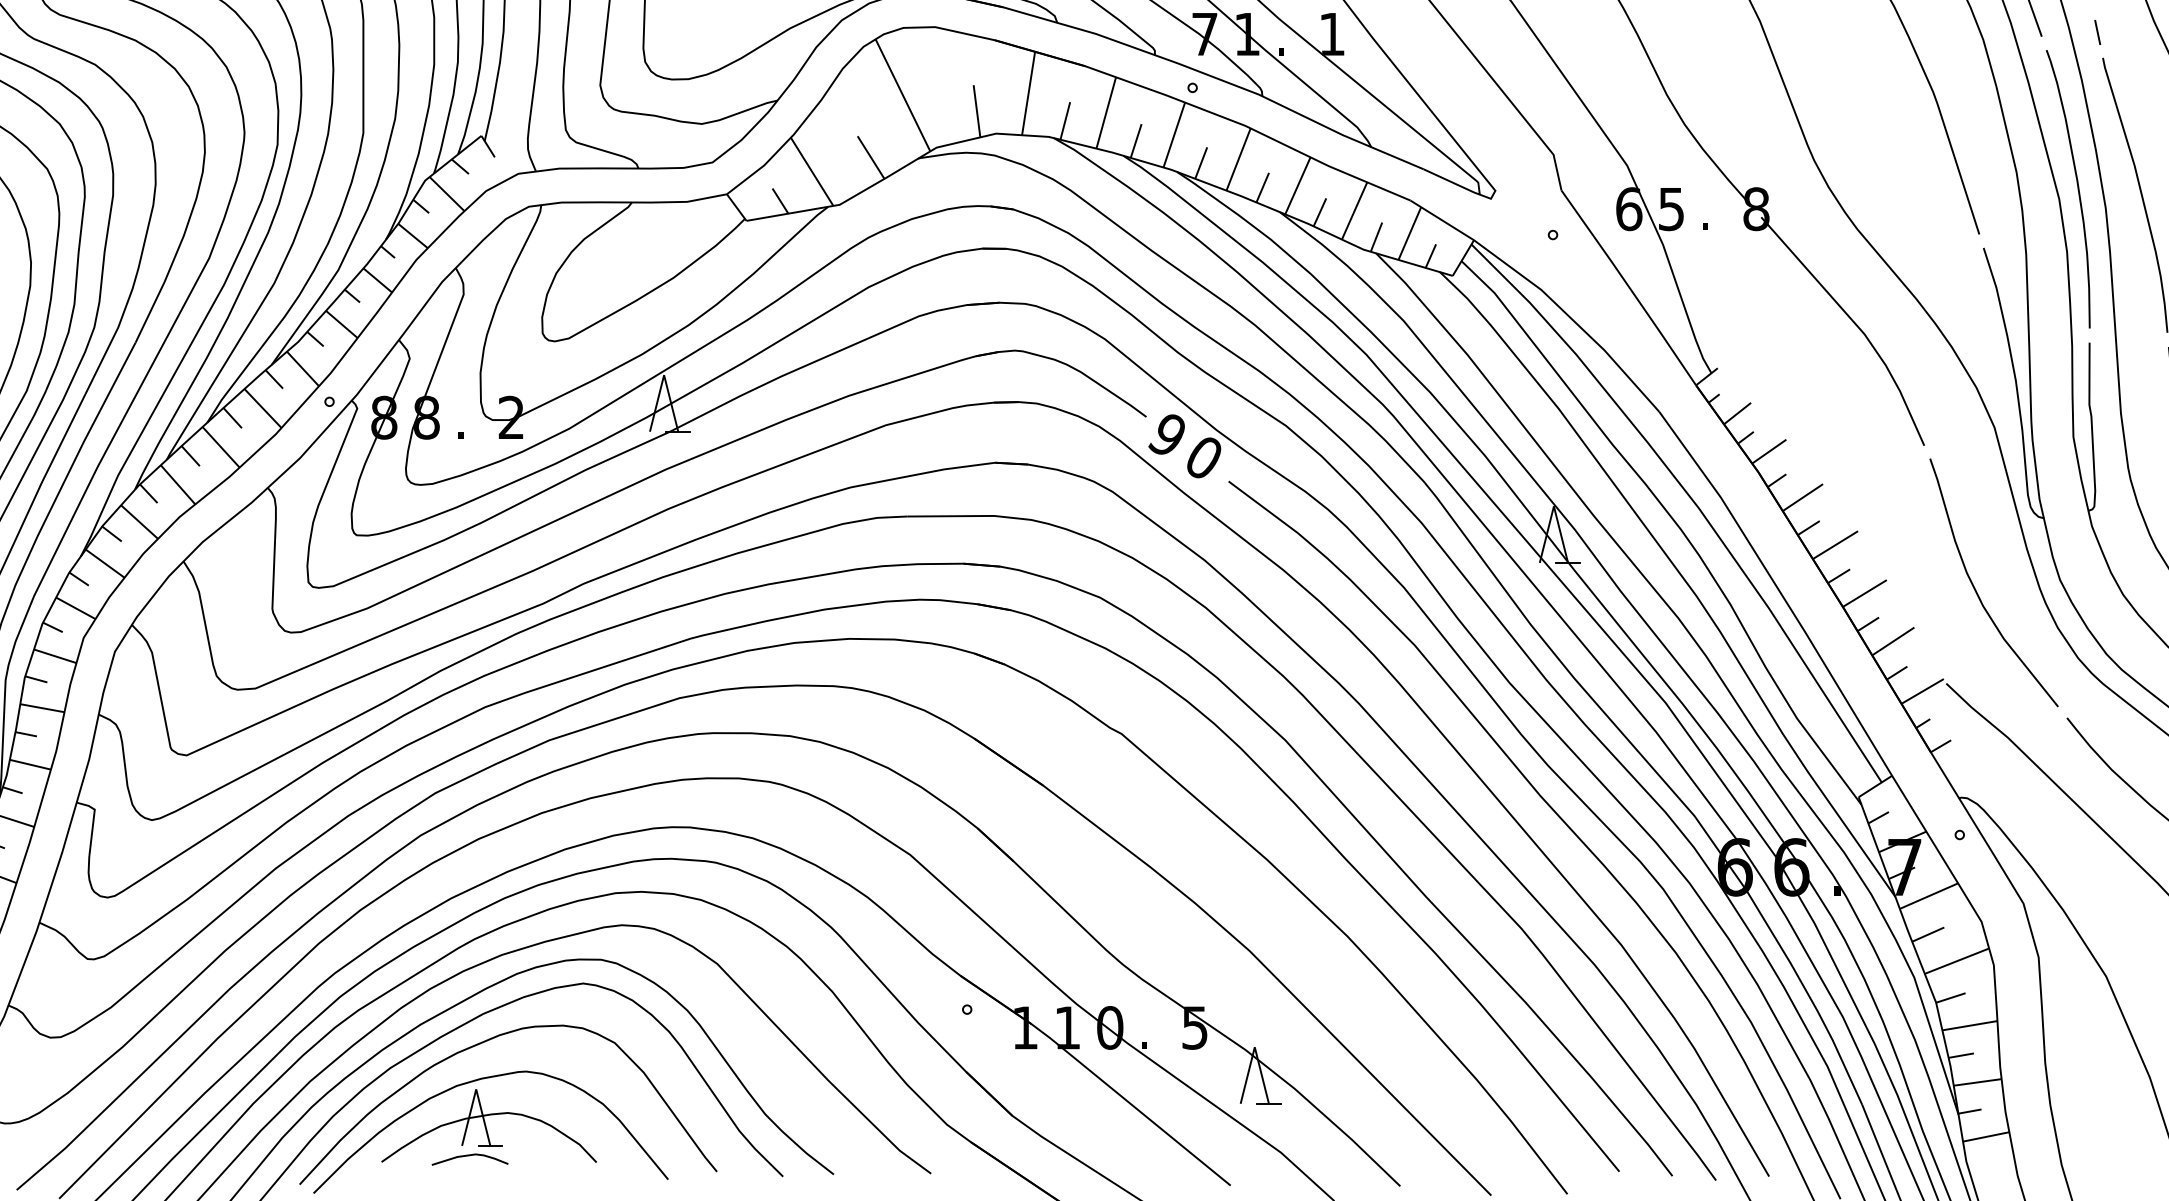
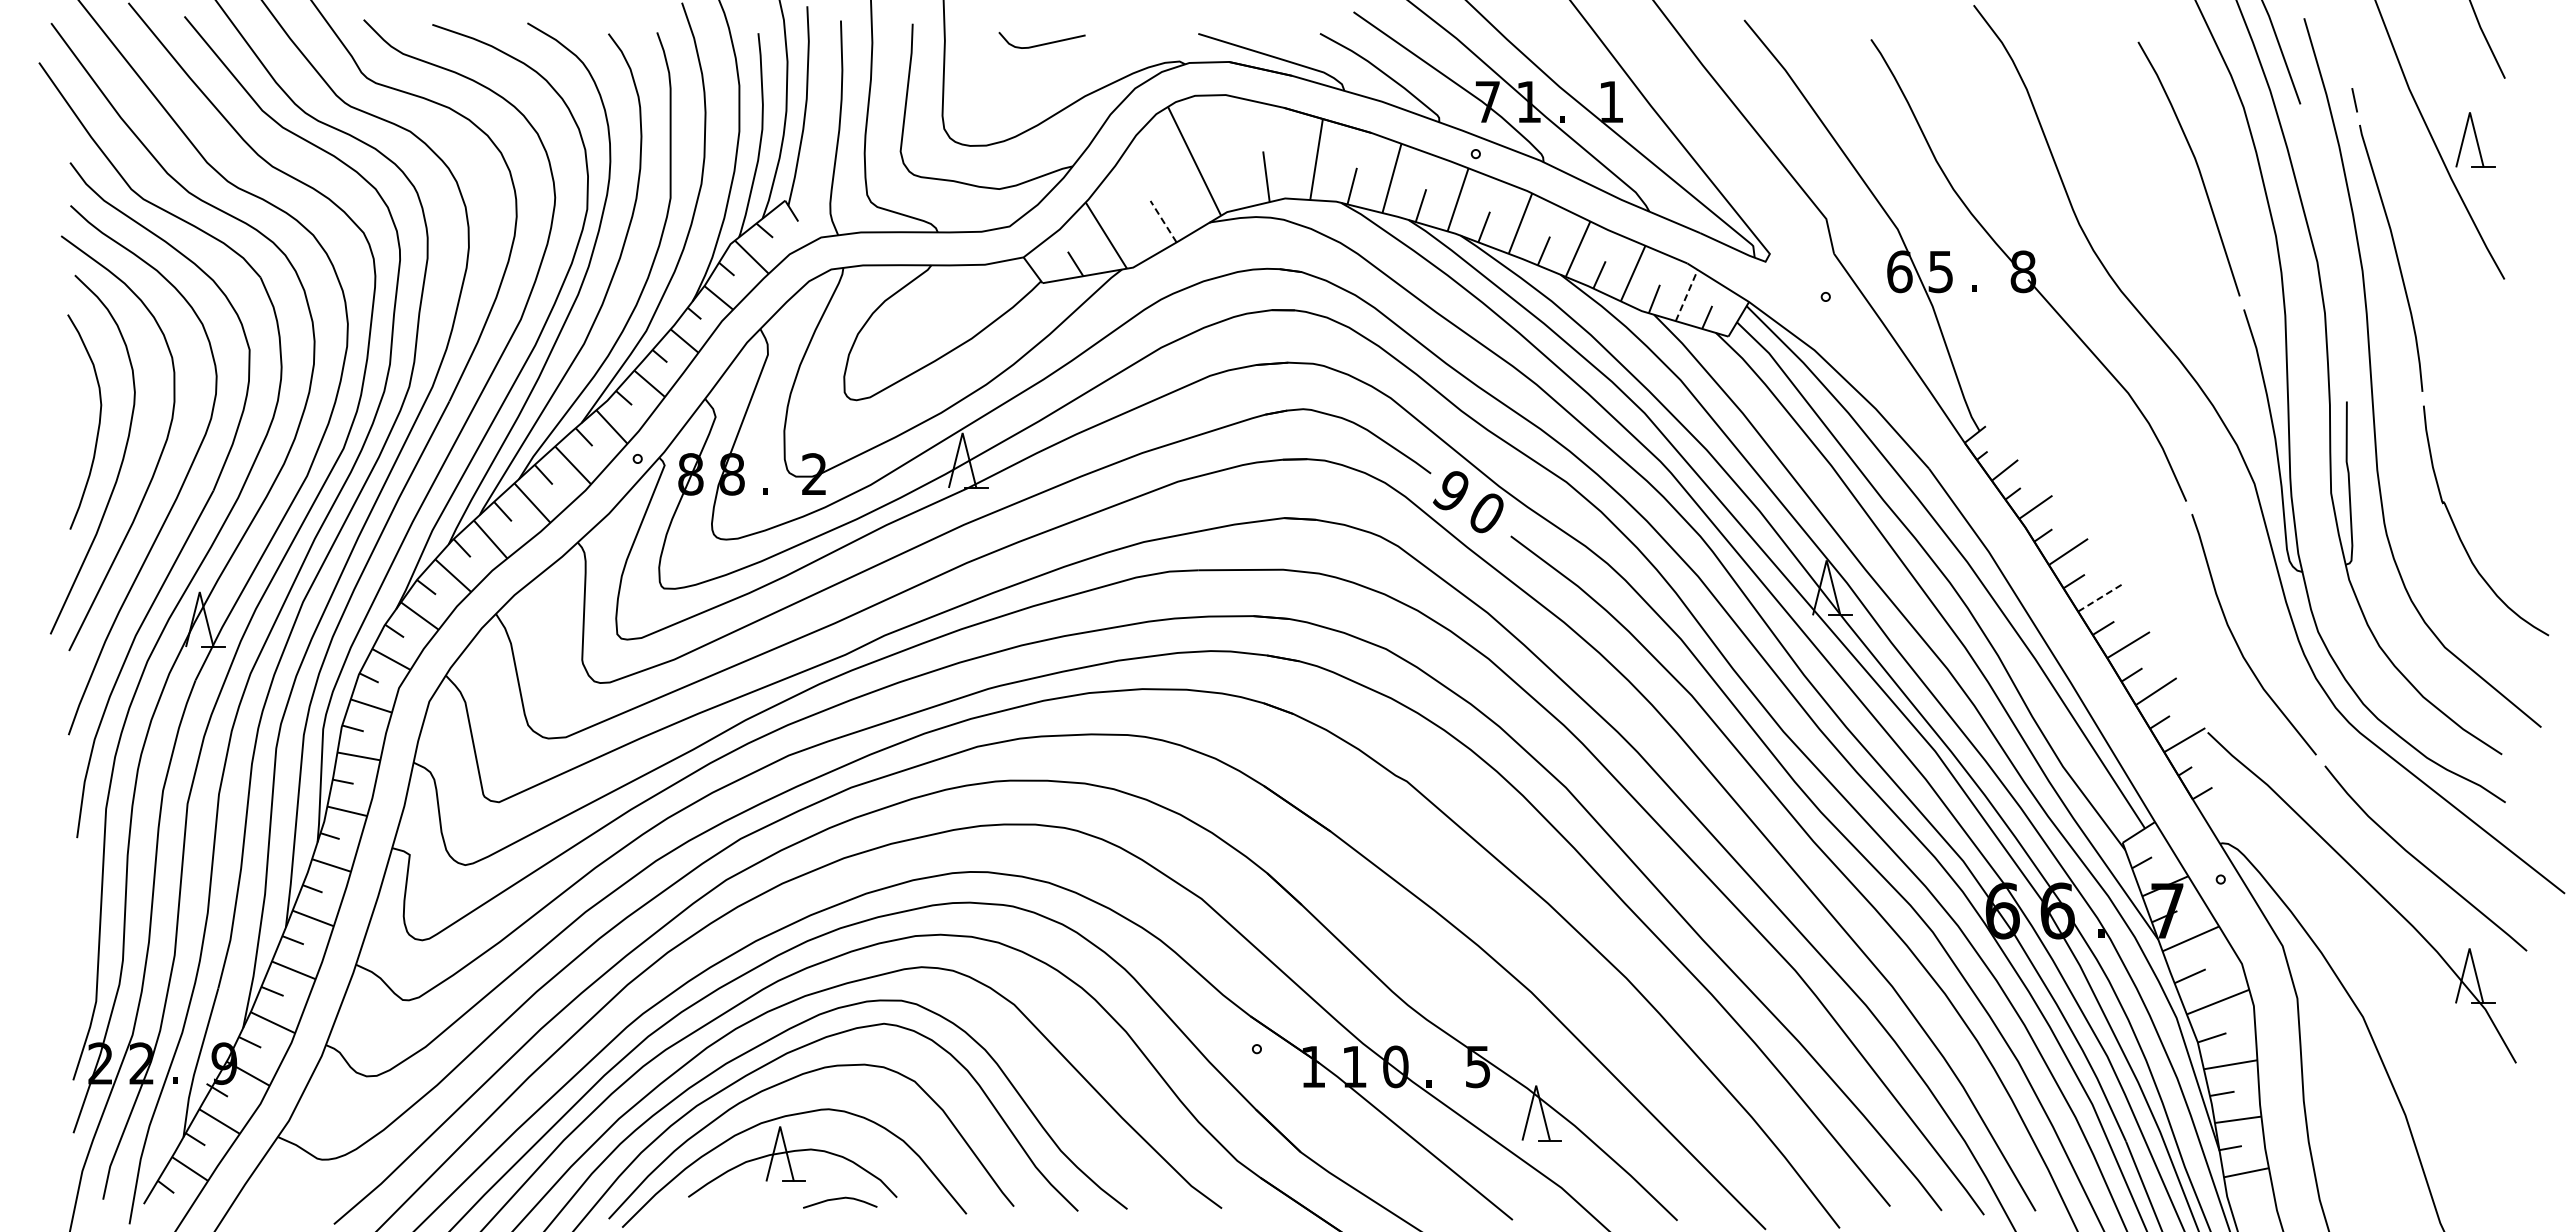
line: (870, 157) -> (1163, 221), solid -> dashed
curve: (2076, 186) -> (2334, 249), removed
line: (1409, 233) -> (1686, 295), solid -> dashed
line: (1835, 545) -> (2100, 598), solid -> dashed
curve: (470, 1156) -> (840, 1199), moved

